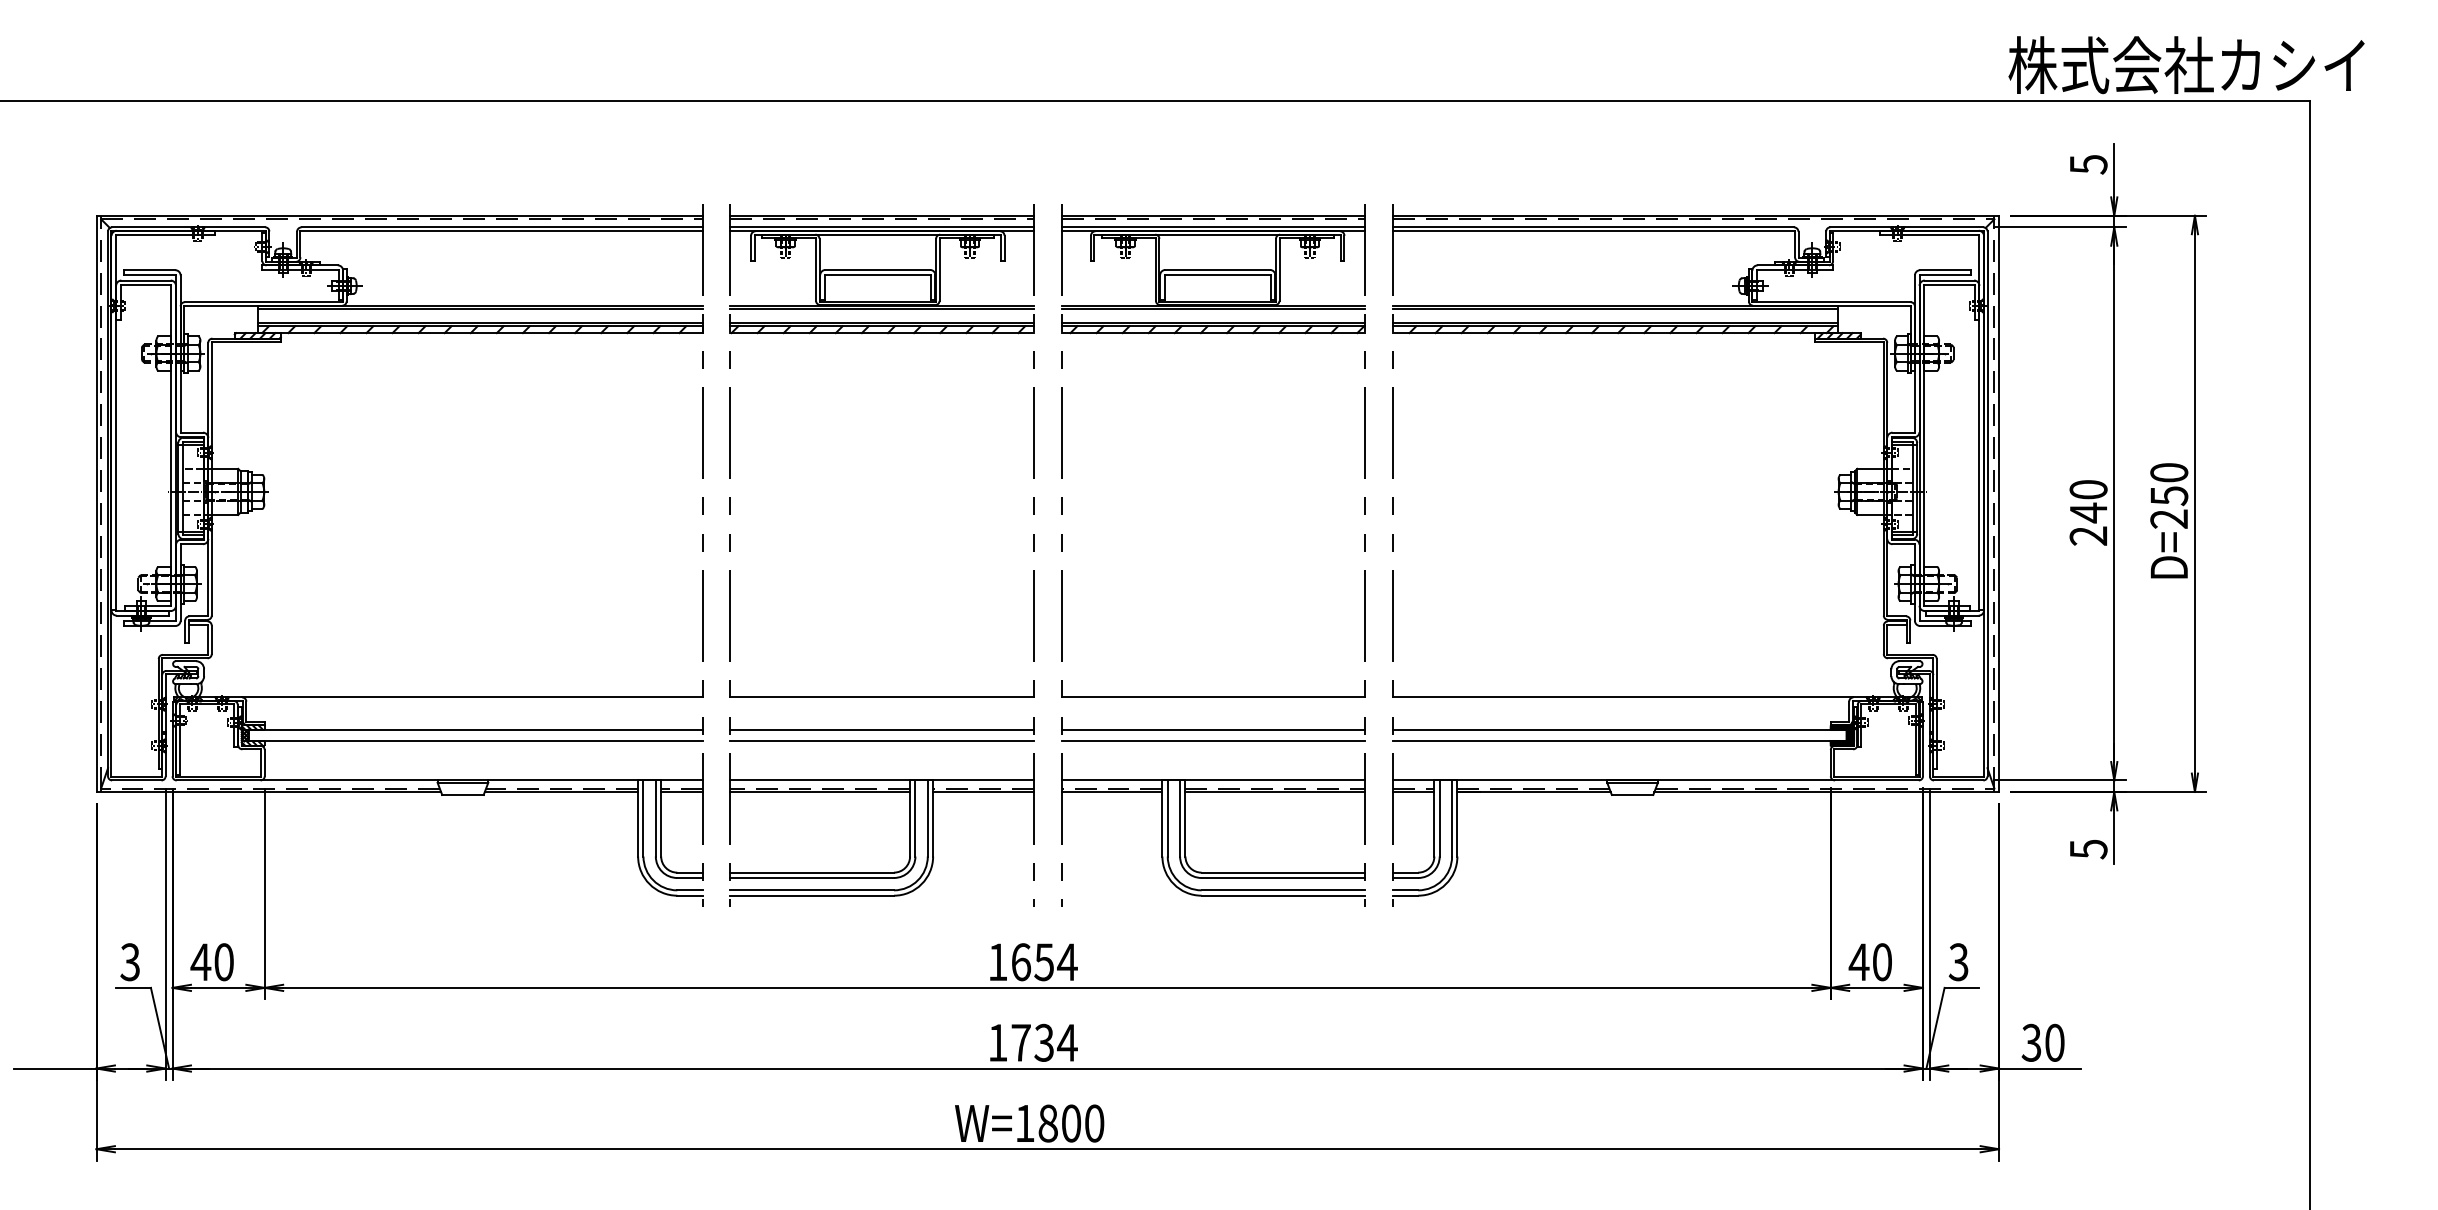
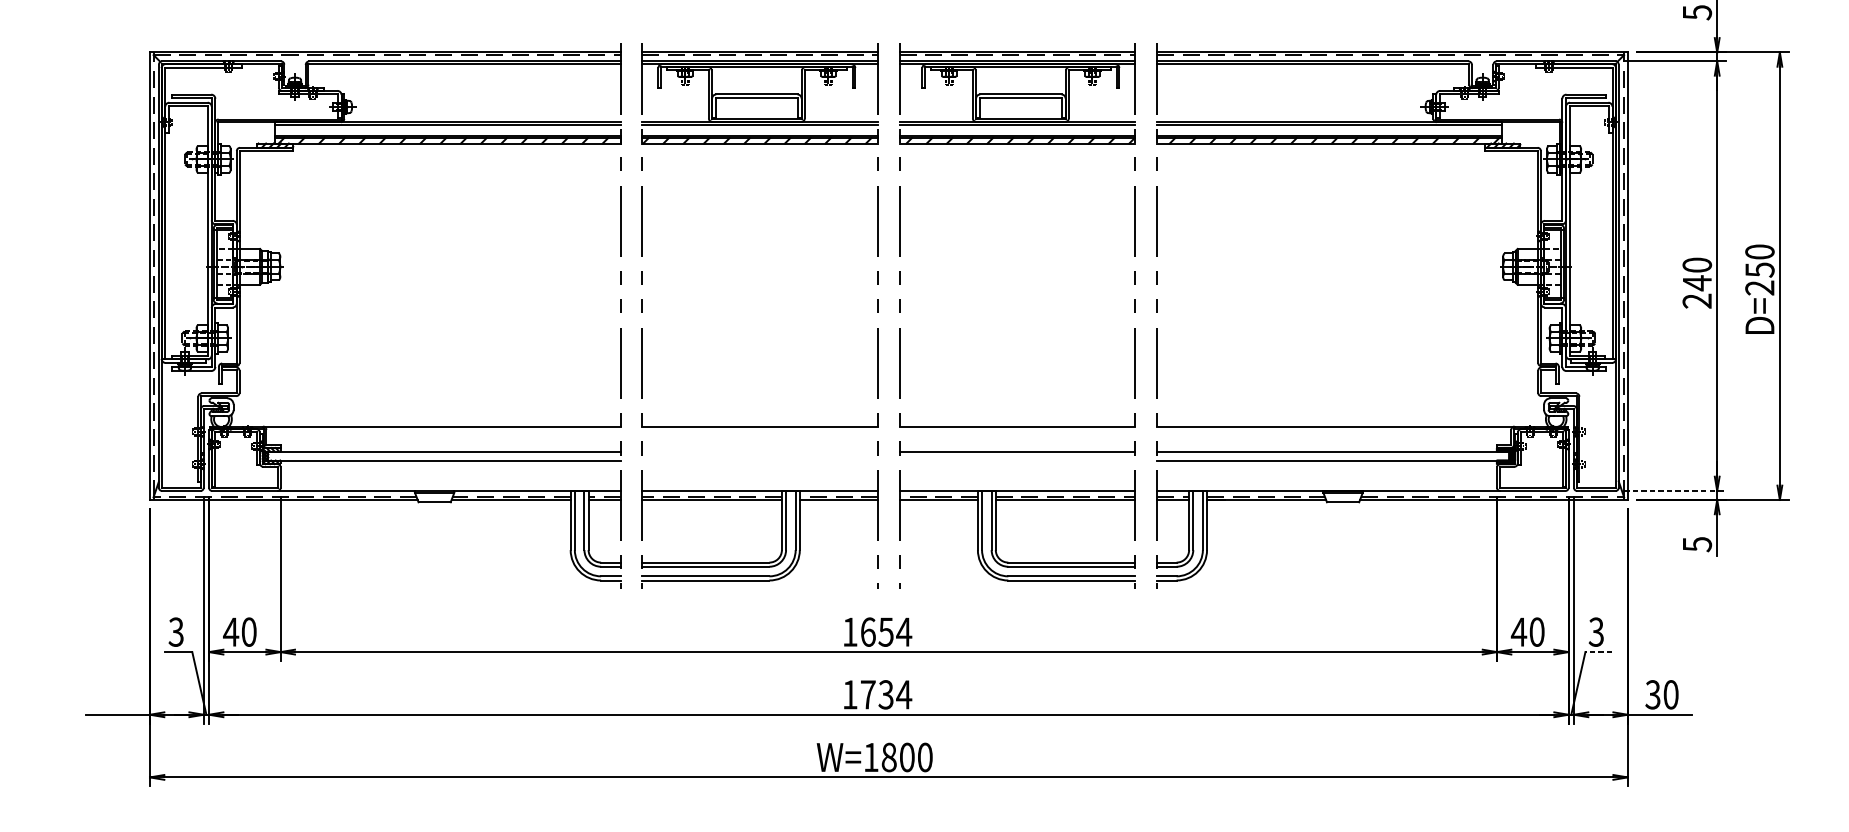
line: (881, 729) -> (759, 451), removed
line: (881, 741) -> (759, 460), removed
line: (1213, 741) -> (1017, 460), removed
line: (2060, 780) -> (1675, 491), solid -> dashed
line: (1961, 987) -> (1598, 651), solid -> dashed

